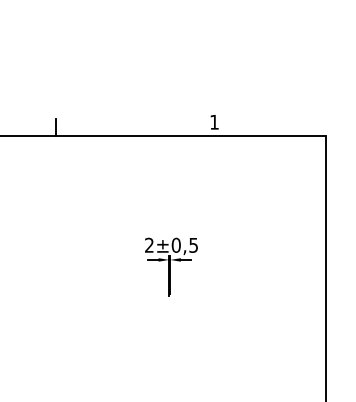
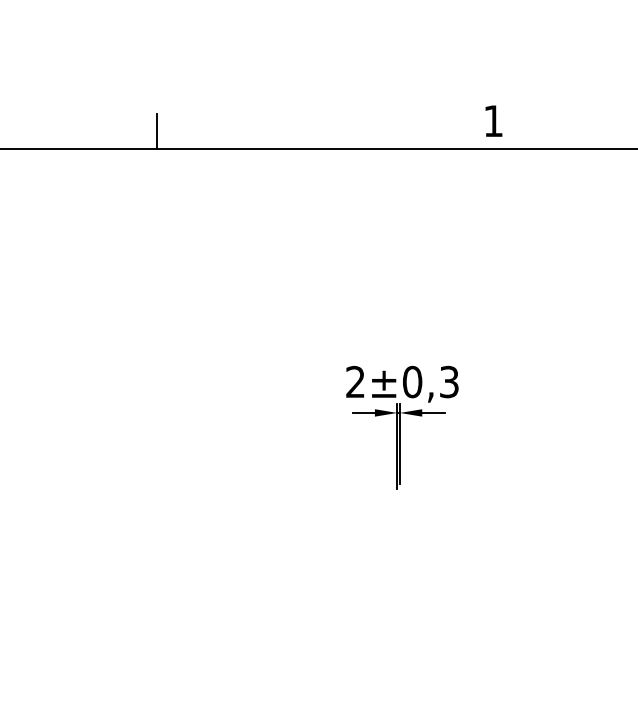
text: (193, 244) -> (448, 380), ±0,5 -> ±0,3

